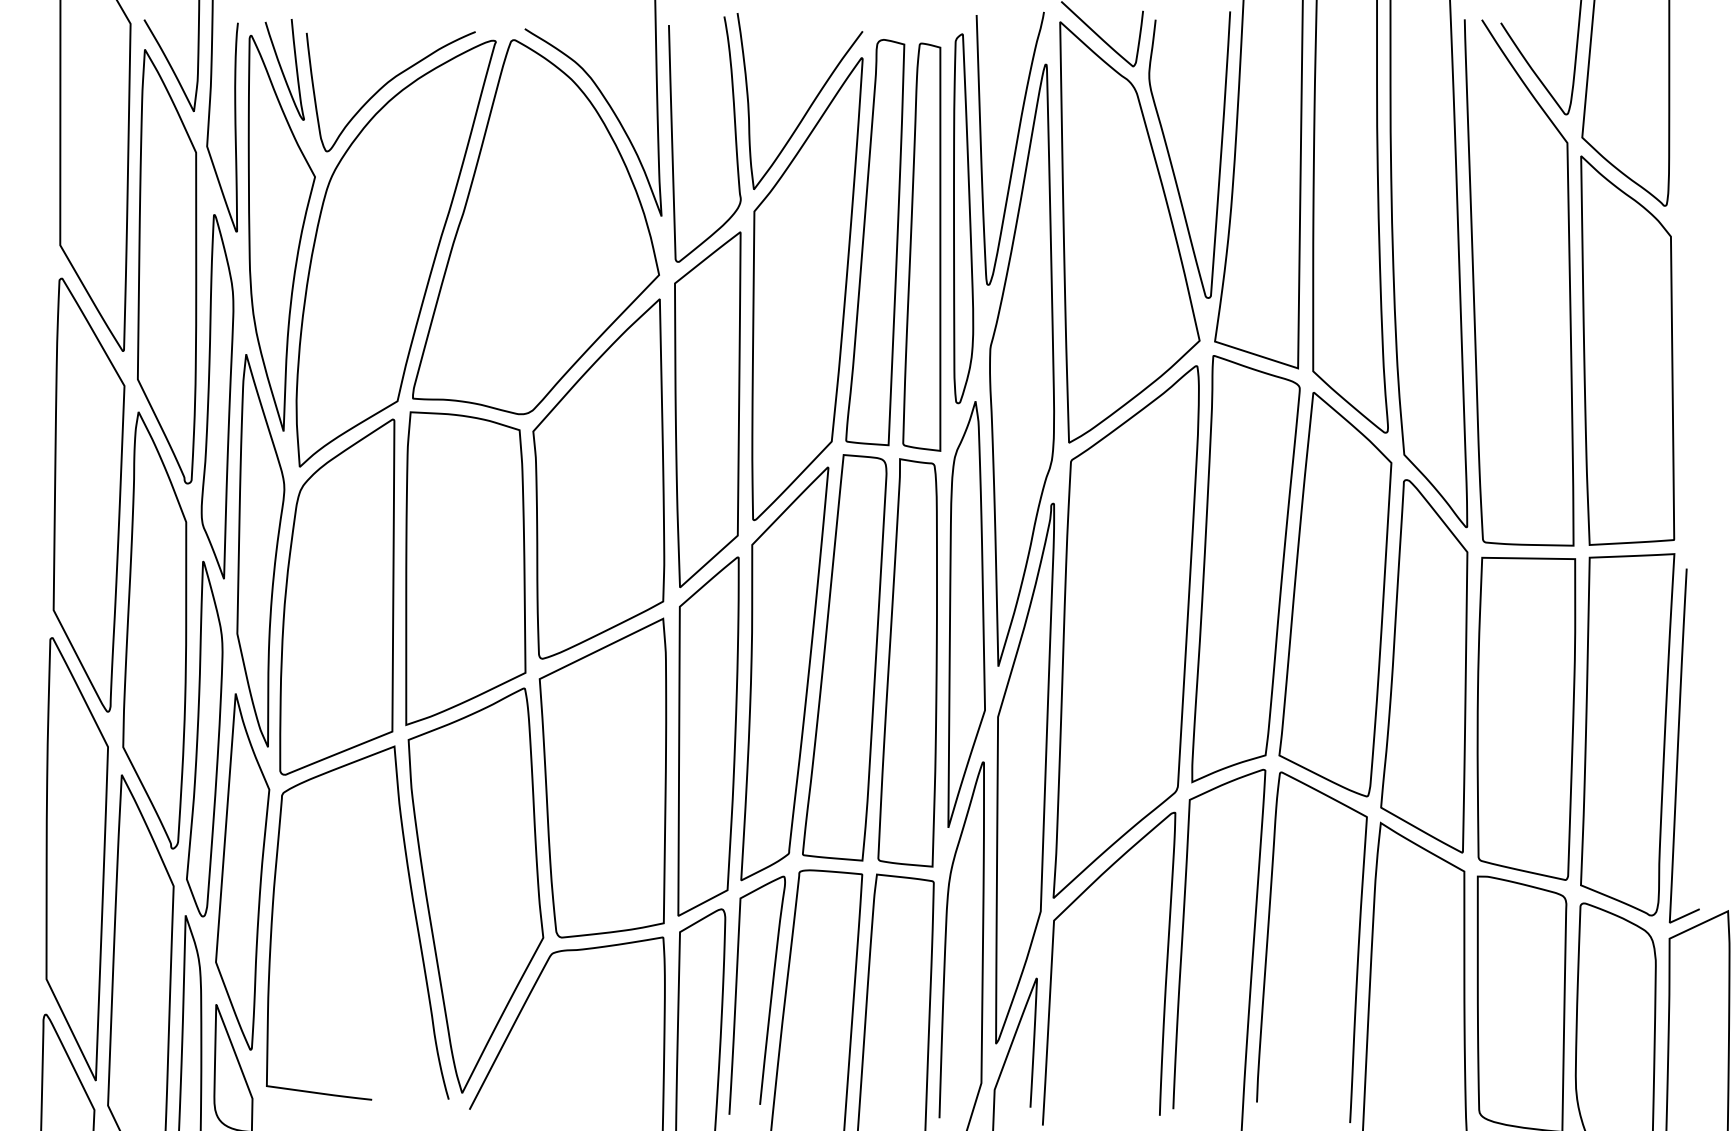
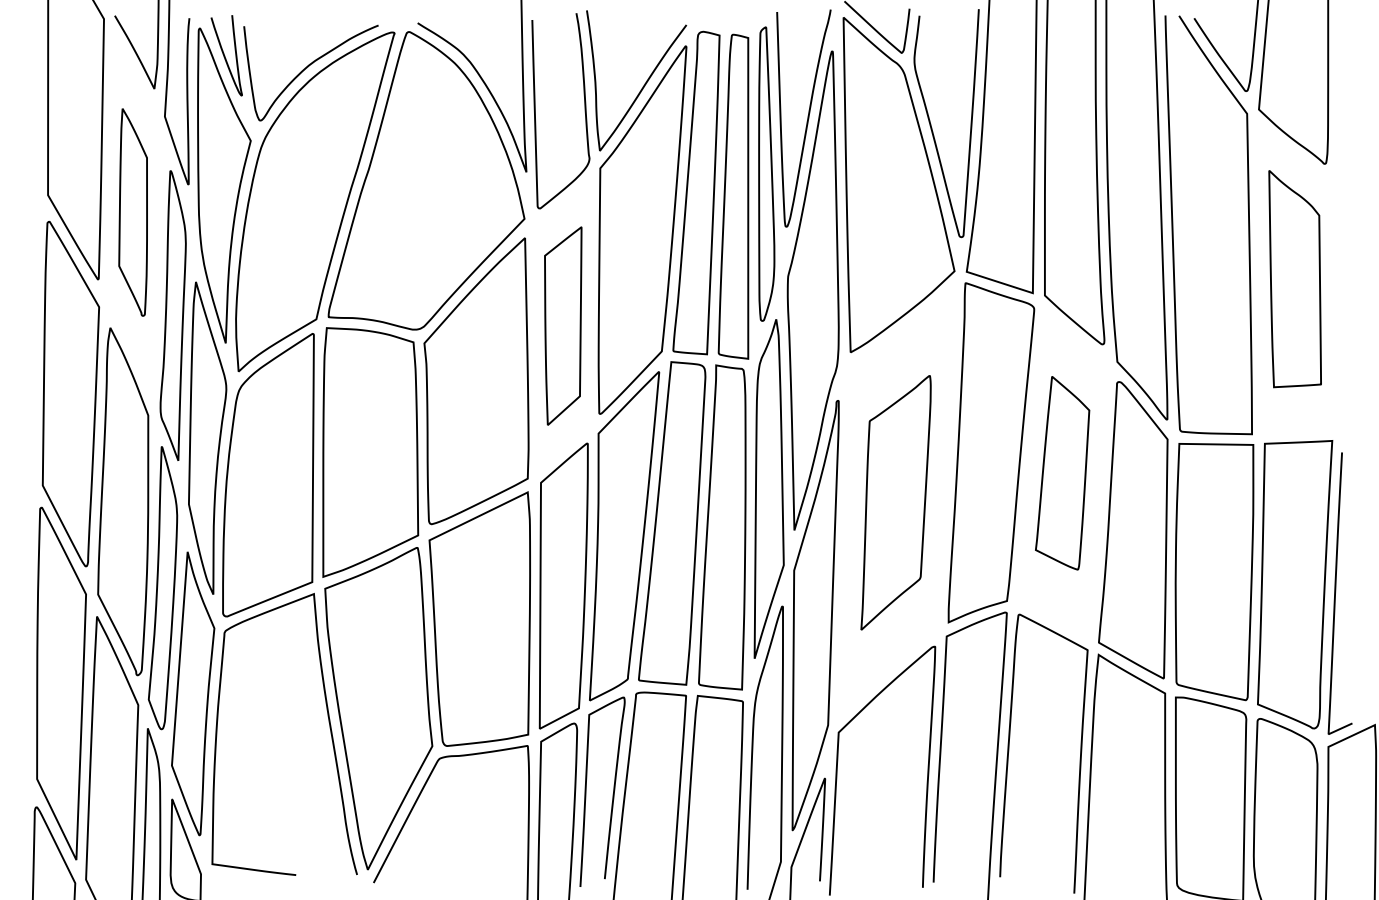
part: (167, 266) -> (133, 212), size x0.6
part: (1627, 350) -> (1294, 278), size x0.7
part: (707, 409) -> (562, 325), size x0.7
part: (1335, 594) -> (1062, 473), size x0.6
part: (1125, 631) -> (895, 502), size x0.6

